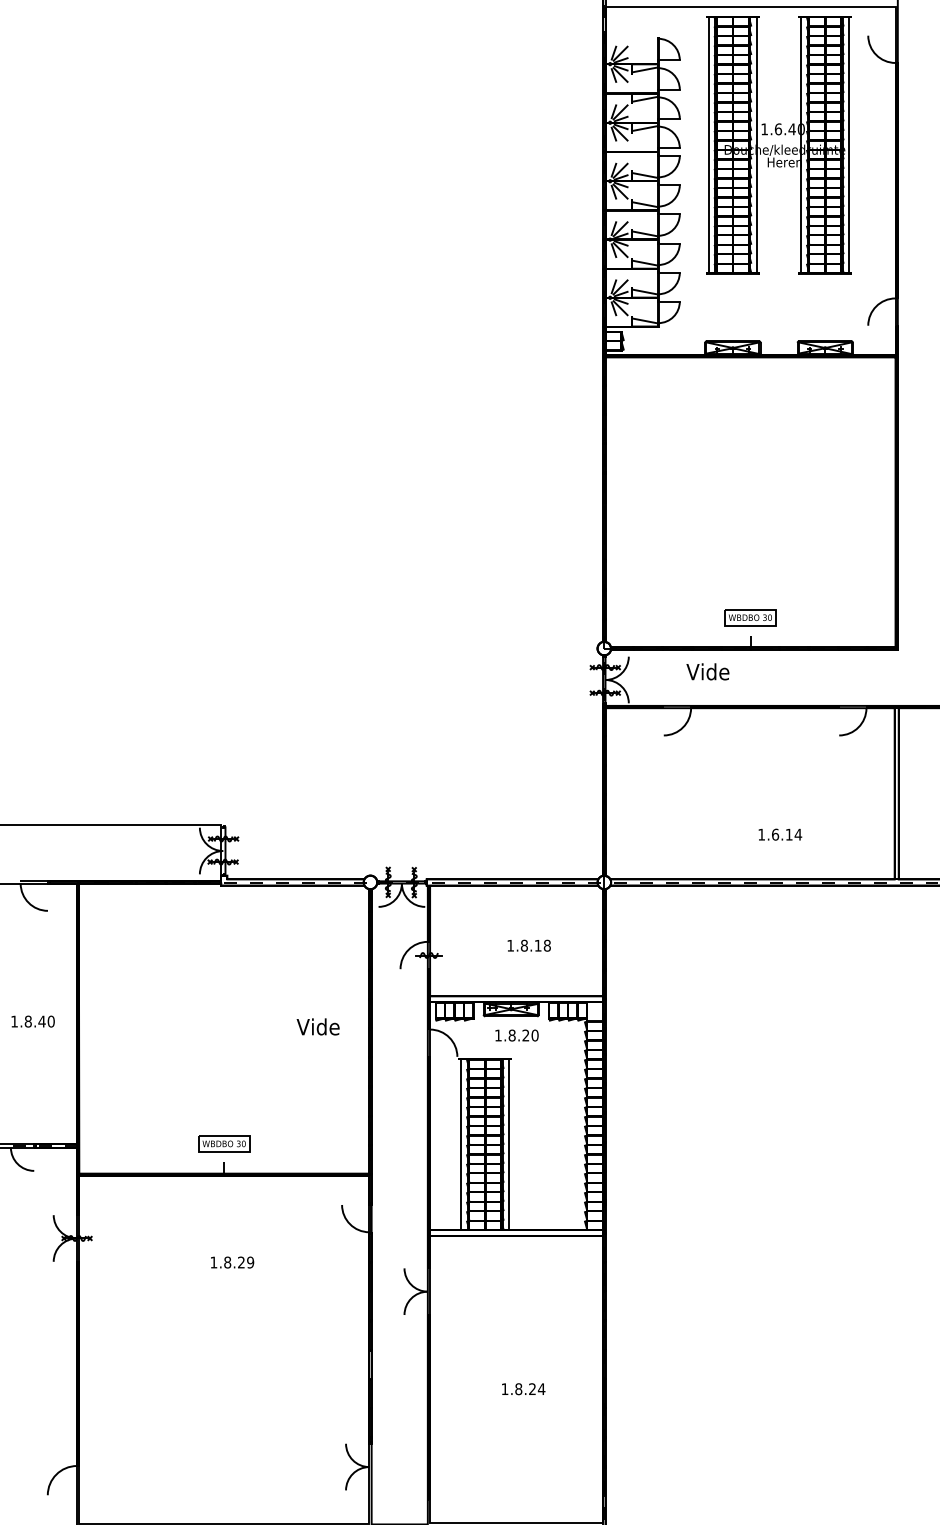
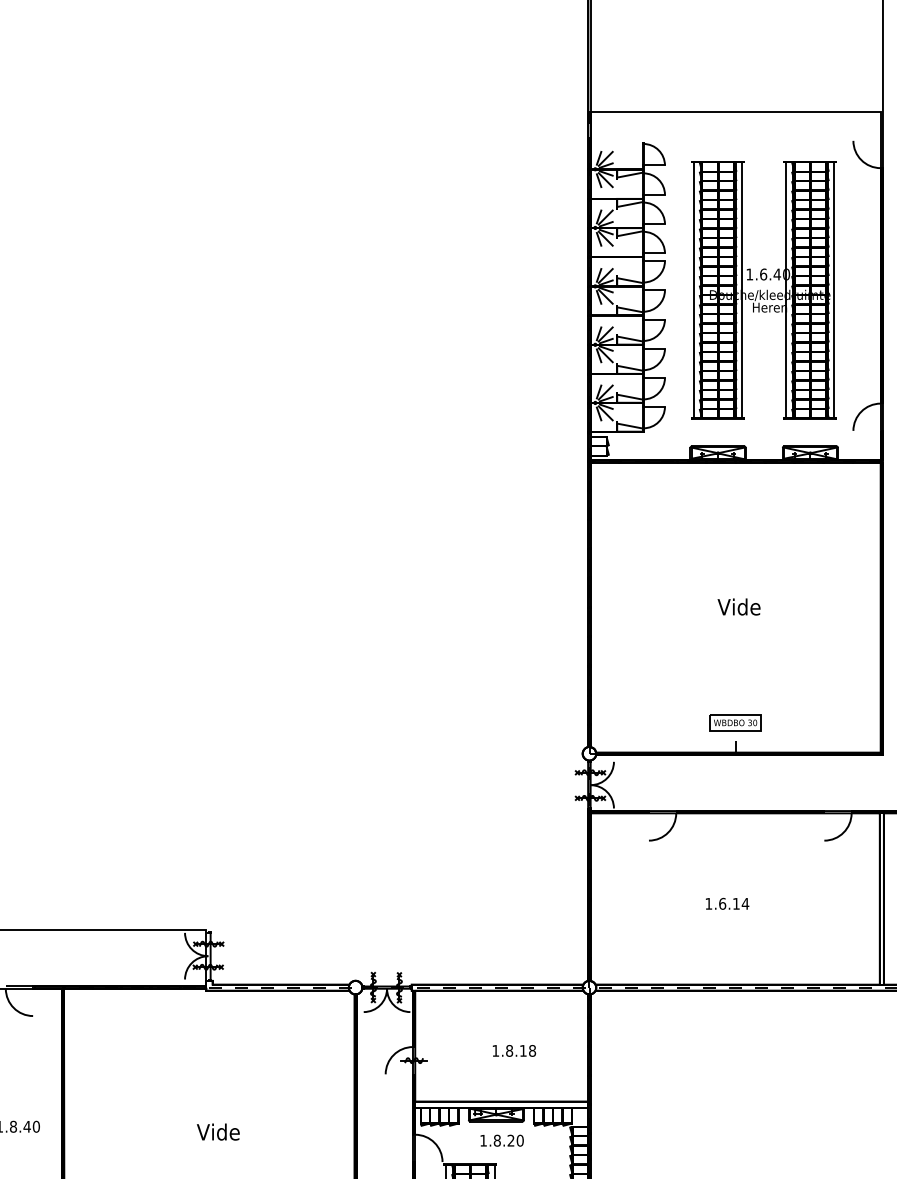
part: (778, 145) -> (763, 290), moved
text: (707, 671) -> (738, 606), moved
text: (780, 834) -> (727, 903), moved
text: (317, 1026) -> (217, 1131), moved

